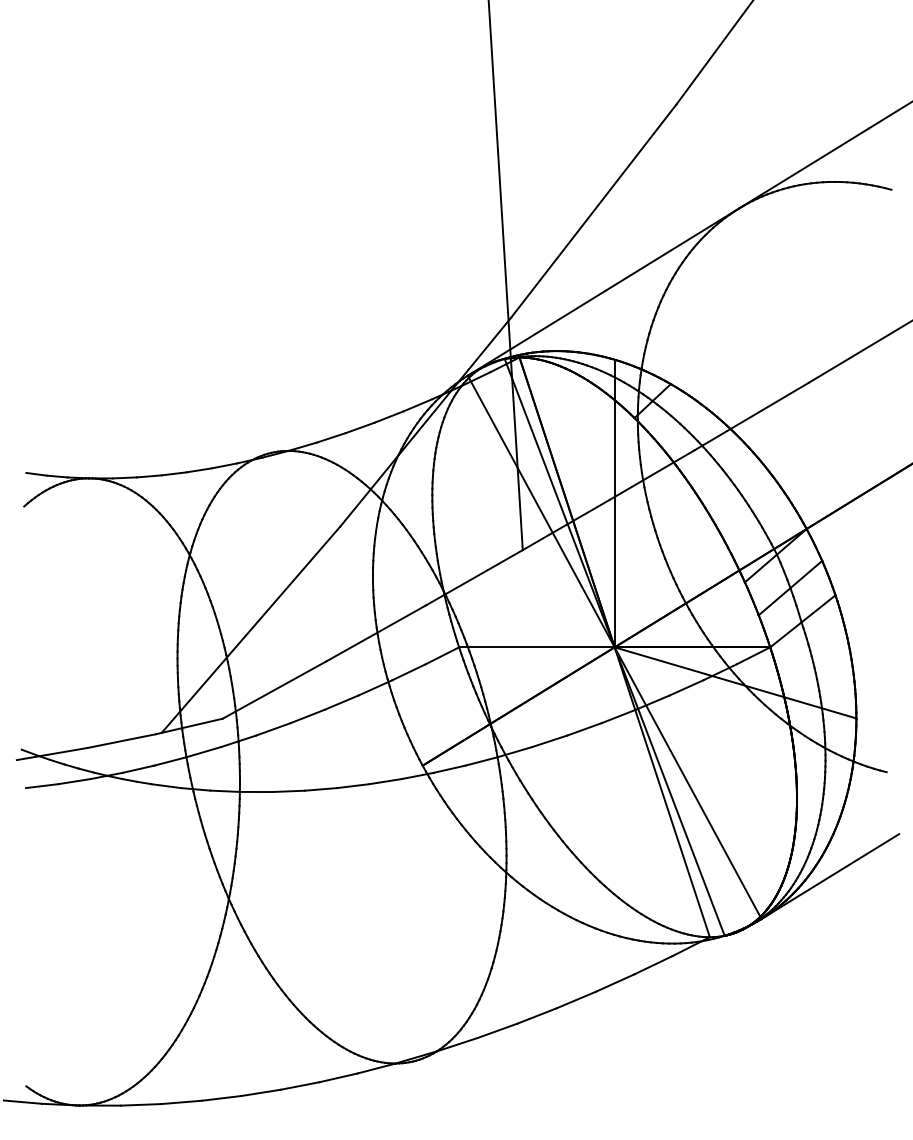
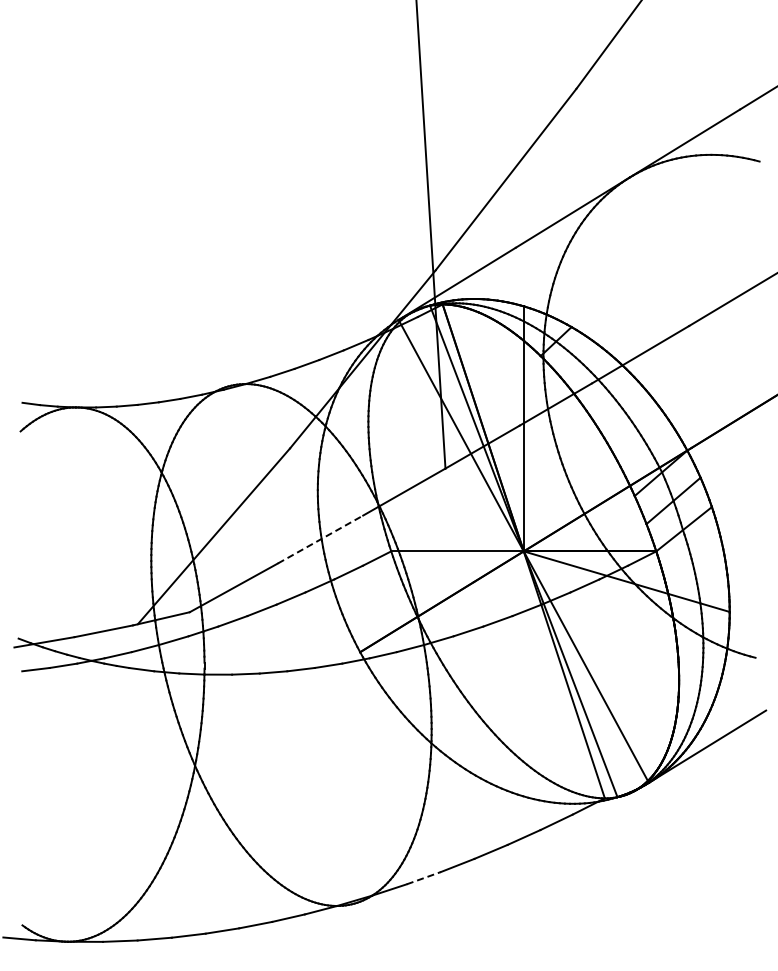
line: (376, 633) -> (320, 539), solid -> dashed
line: (498, 1031) -> (424, 878), solid -> dashed

